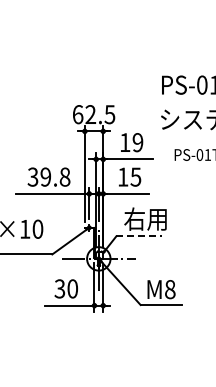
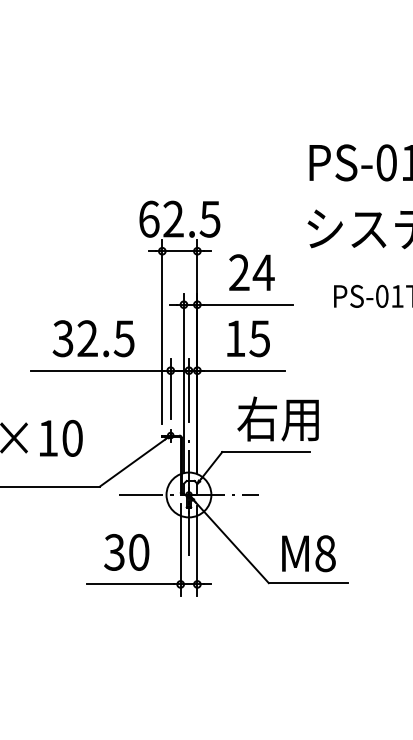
text: (131, 142) -> (251, 272), 19 -> 24
text: (55, 176) -> (106, 337), 39.8 -> 32.5
line: (139, 236) -> (266, 452), dashed -> solid

